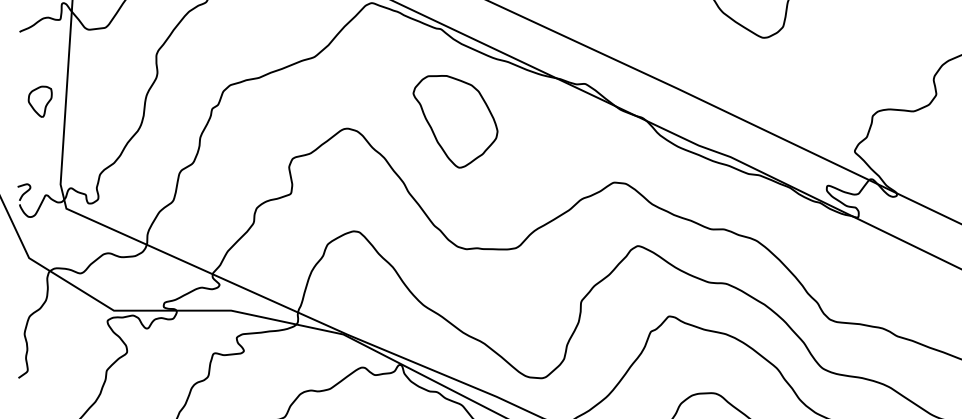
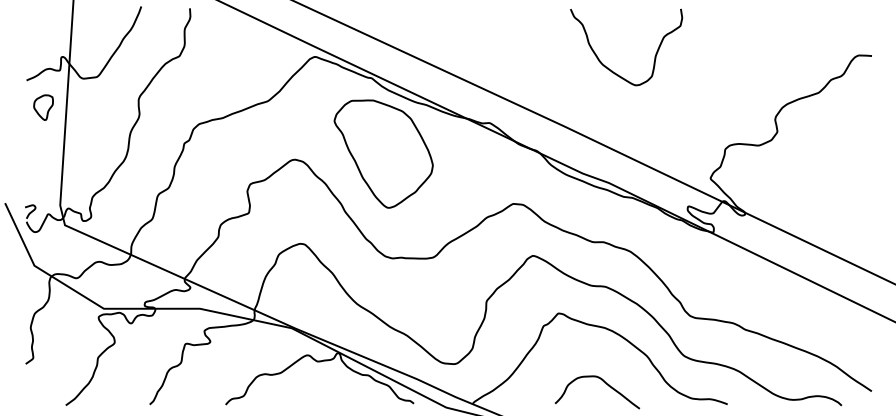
part: (40, 101) -> (43, 107), moved
part: (455, 121) -> (383, 153), size x1.43

